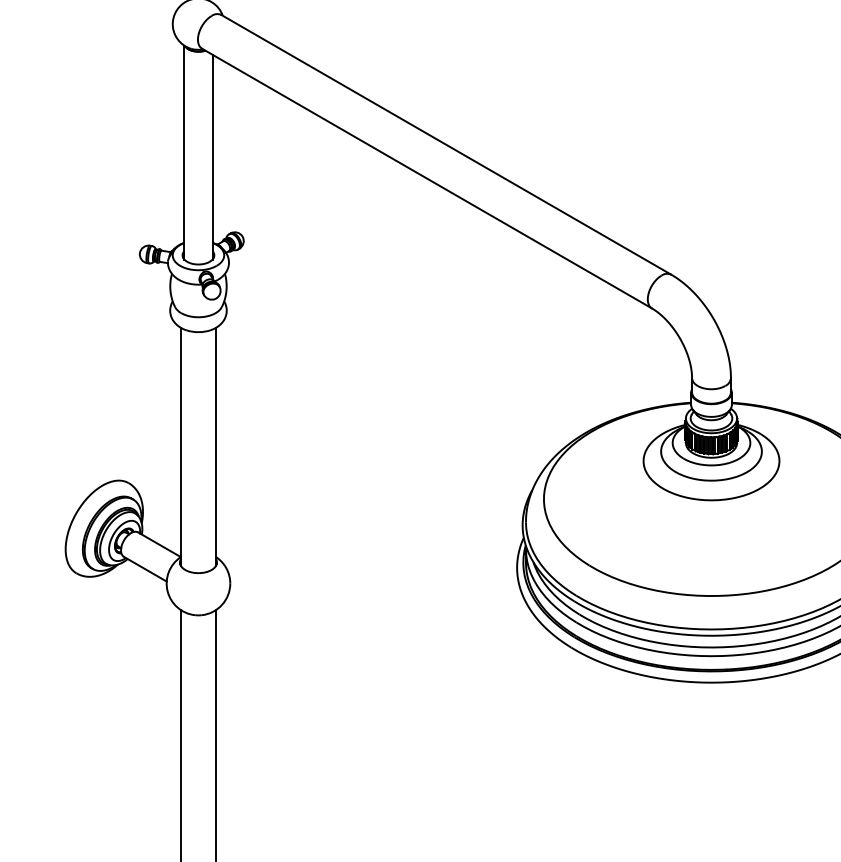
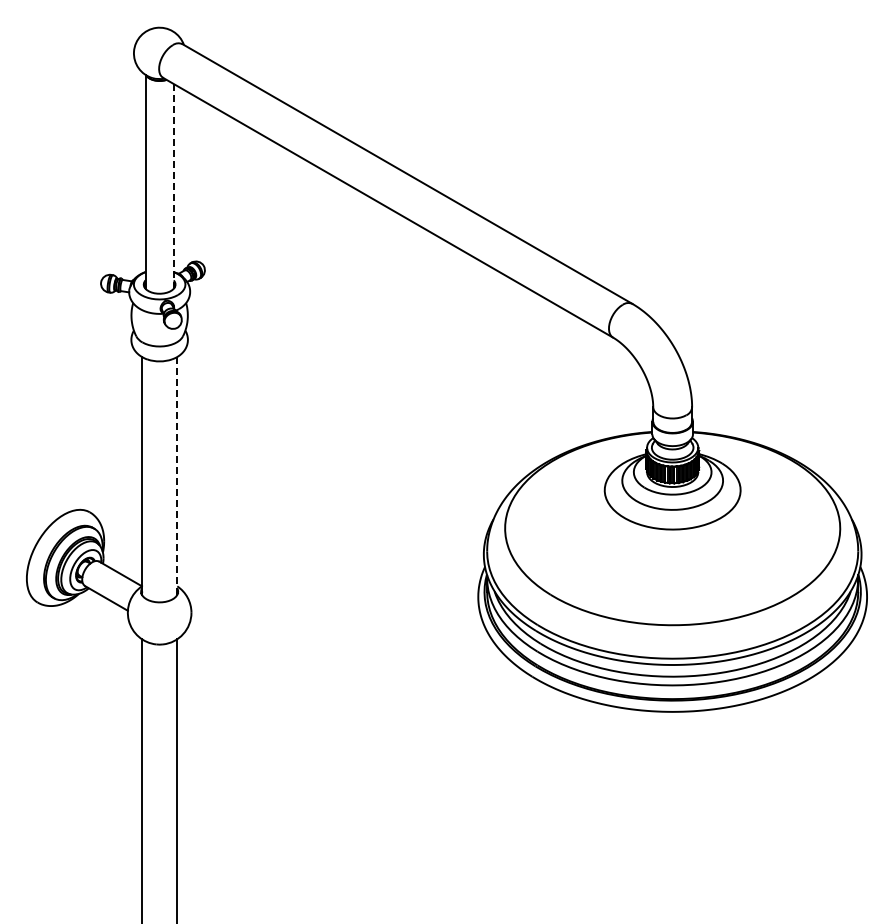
line: (212, 156) -> (173, 185), solid -> dashed
line: (216, 446) -> (177, 475), solid -> dashed

